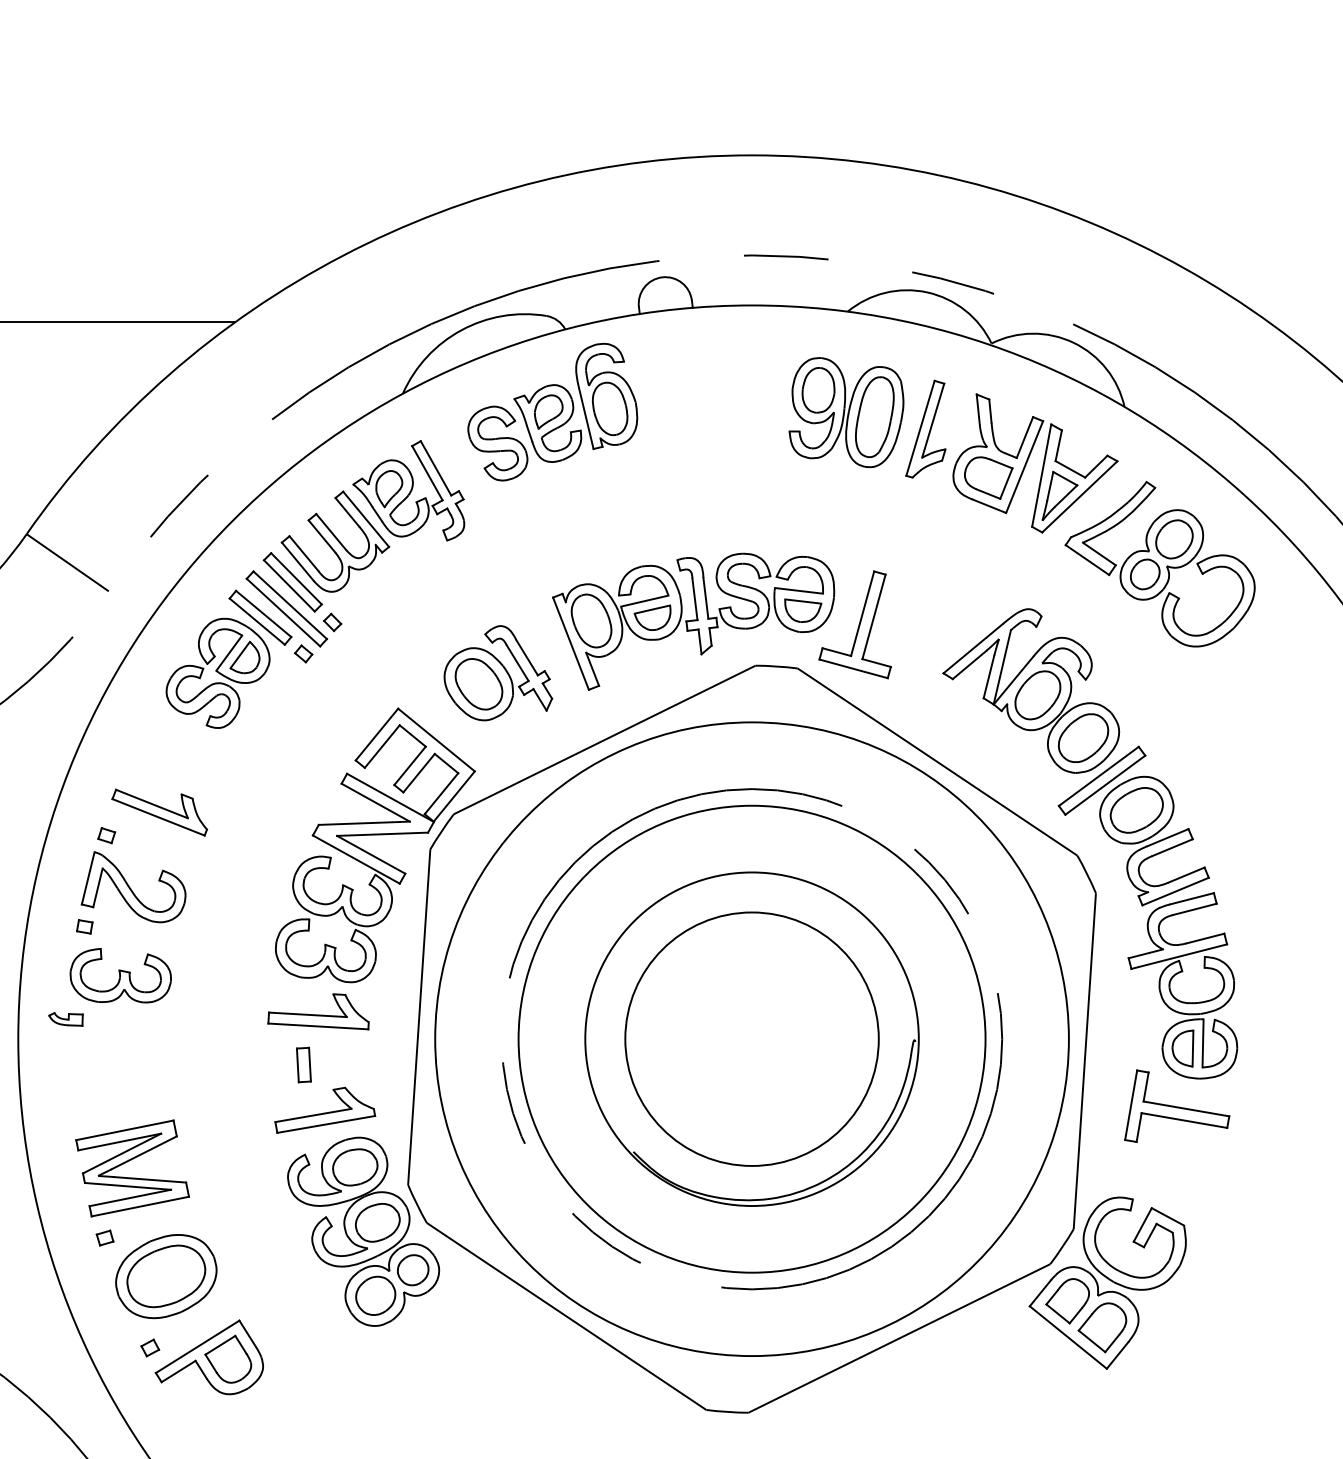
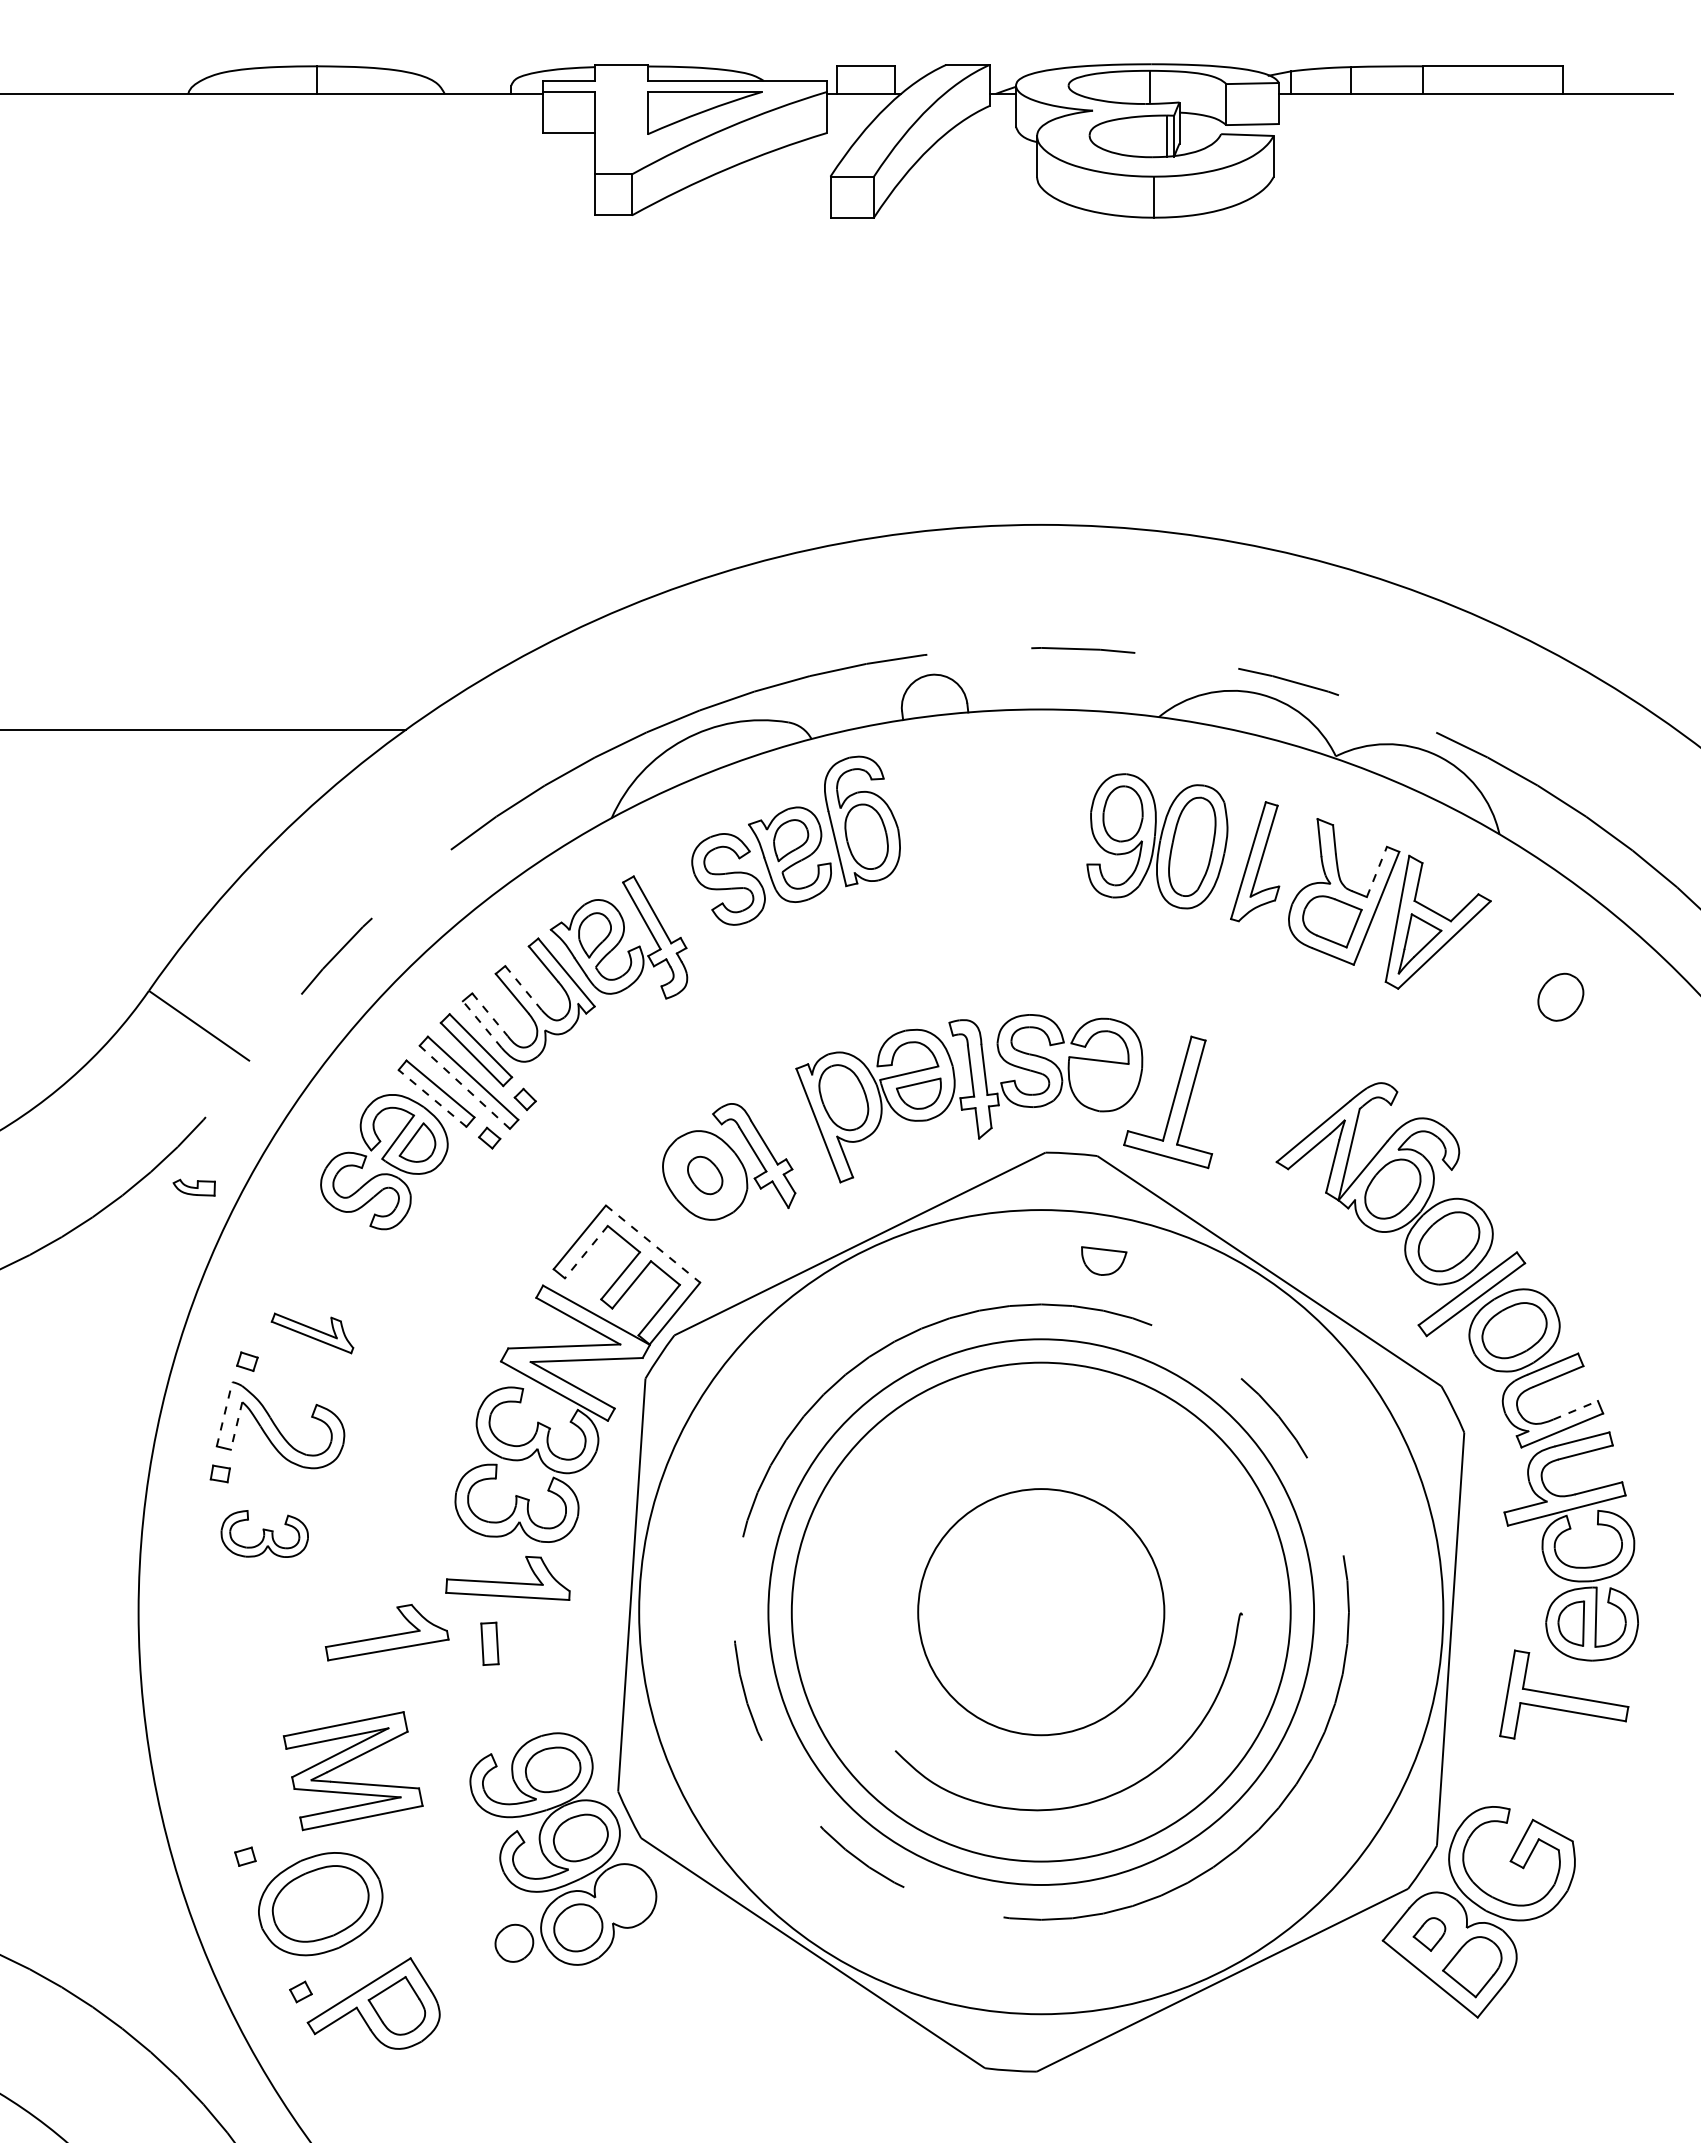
line: (1025, 437) -> (1377, 871), solid -> dashed
line: (331, 532) -> (523, 988), solid -> dashed
line: (304, 553) -> (490, 1014), solid -> dashed
line: (297, 561) -> (481, 1024), solid -> dashed
part: (1160, 563) -> (1543, 1027), removed
part: (803, 610) -> (1104, 1260), moved
line: (283, 612) -> (464, 1087), solid -> dashed
line: (257, 621) -> (432, 1098), solid -> dashed
part: (478, 684) -> (704, 1175), size x0.6
line: (436, 740) -> (653, 1244), solid -> dashed
line: (382, 746) -> (586, 1252), solid -> dashed
part: (159, 812) -> (312, 1333), size x0.7
line: (1187, 875) -> (1576, 1410), solid -> dashed
line: (88, 877) -> (224, 1413), solid -> dashed
line: (97, 888) -> (236, 1426), solid -> dashed
part: (120, 975) -> (264, 1533), size x0.7
part: (65, 1019) -> (193, 1187), moved
circle: (752, 1038) -> (1041, 1611), size x0.7
circle: (752, 1038) -> (1041, 1611), size x1.4
circle: (752, 1039) -> (1041, 1612), size x0.6
circle: (752, 1039) -> (1041, 1612), size x1.6
part: (324, 1110) -> (386, 1632), moved
part: (127, 1162) -> (347, 1763), moved
part: (413, 1269) -> (514, 1942), moved
part: (1067, 1301) -> (1429, 1934), size x0.6

